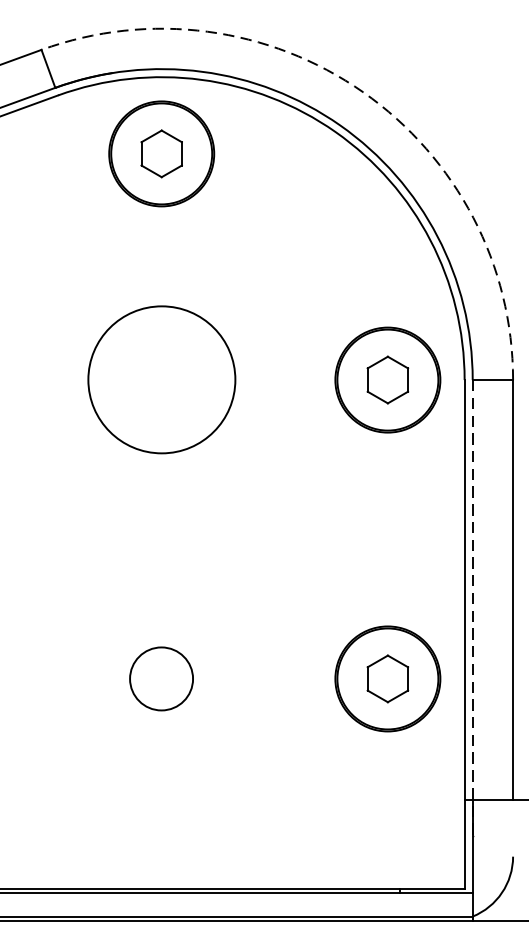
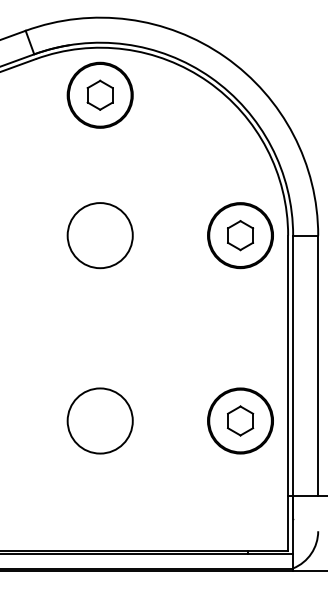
arc: (363, 92) -> (225, 57), dashed -> solid
circle: (160, 379) -> (99, 235), size x0.71
line: (473, 608) -> (293, 377), dashed -> solid
circle: (160, 678) -> (99, 420), size x1.67

